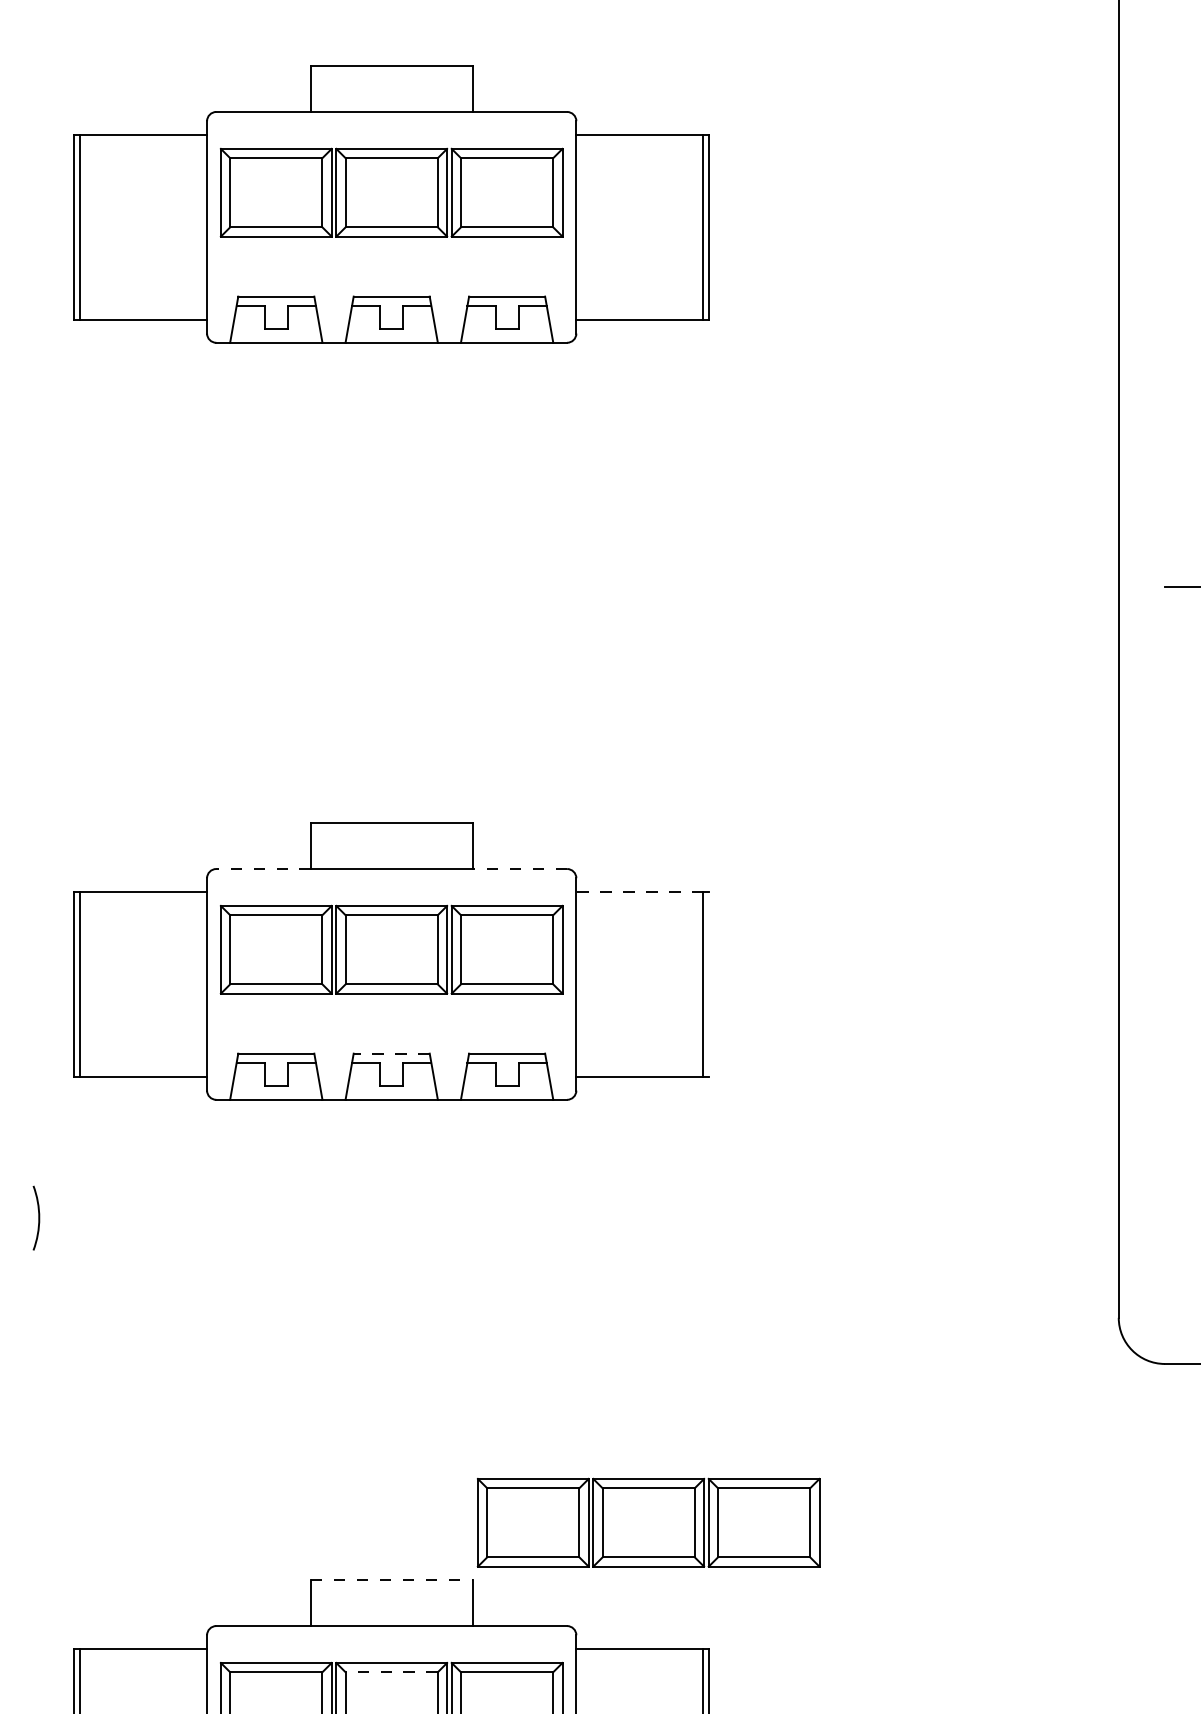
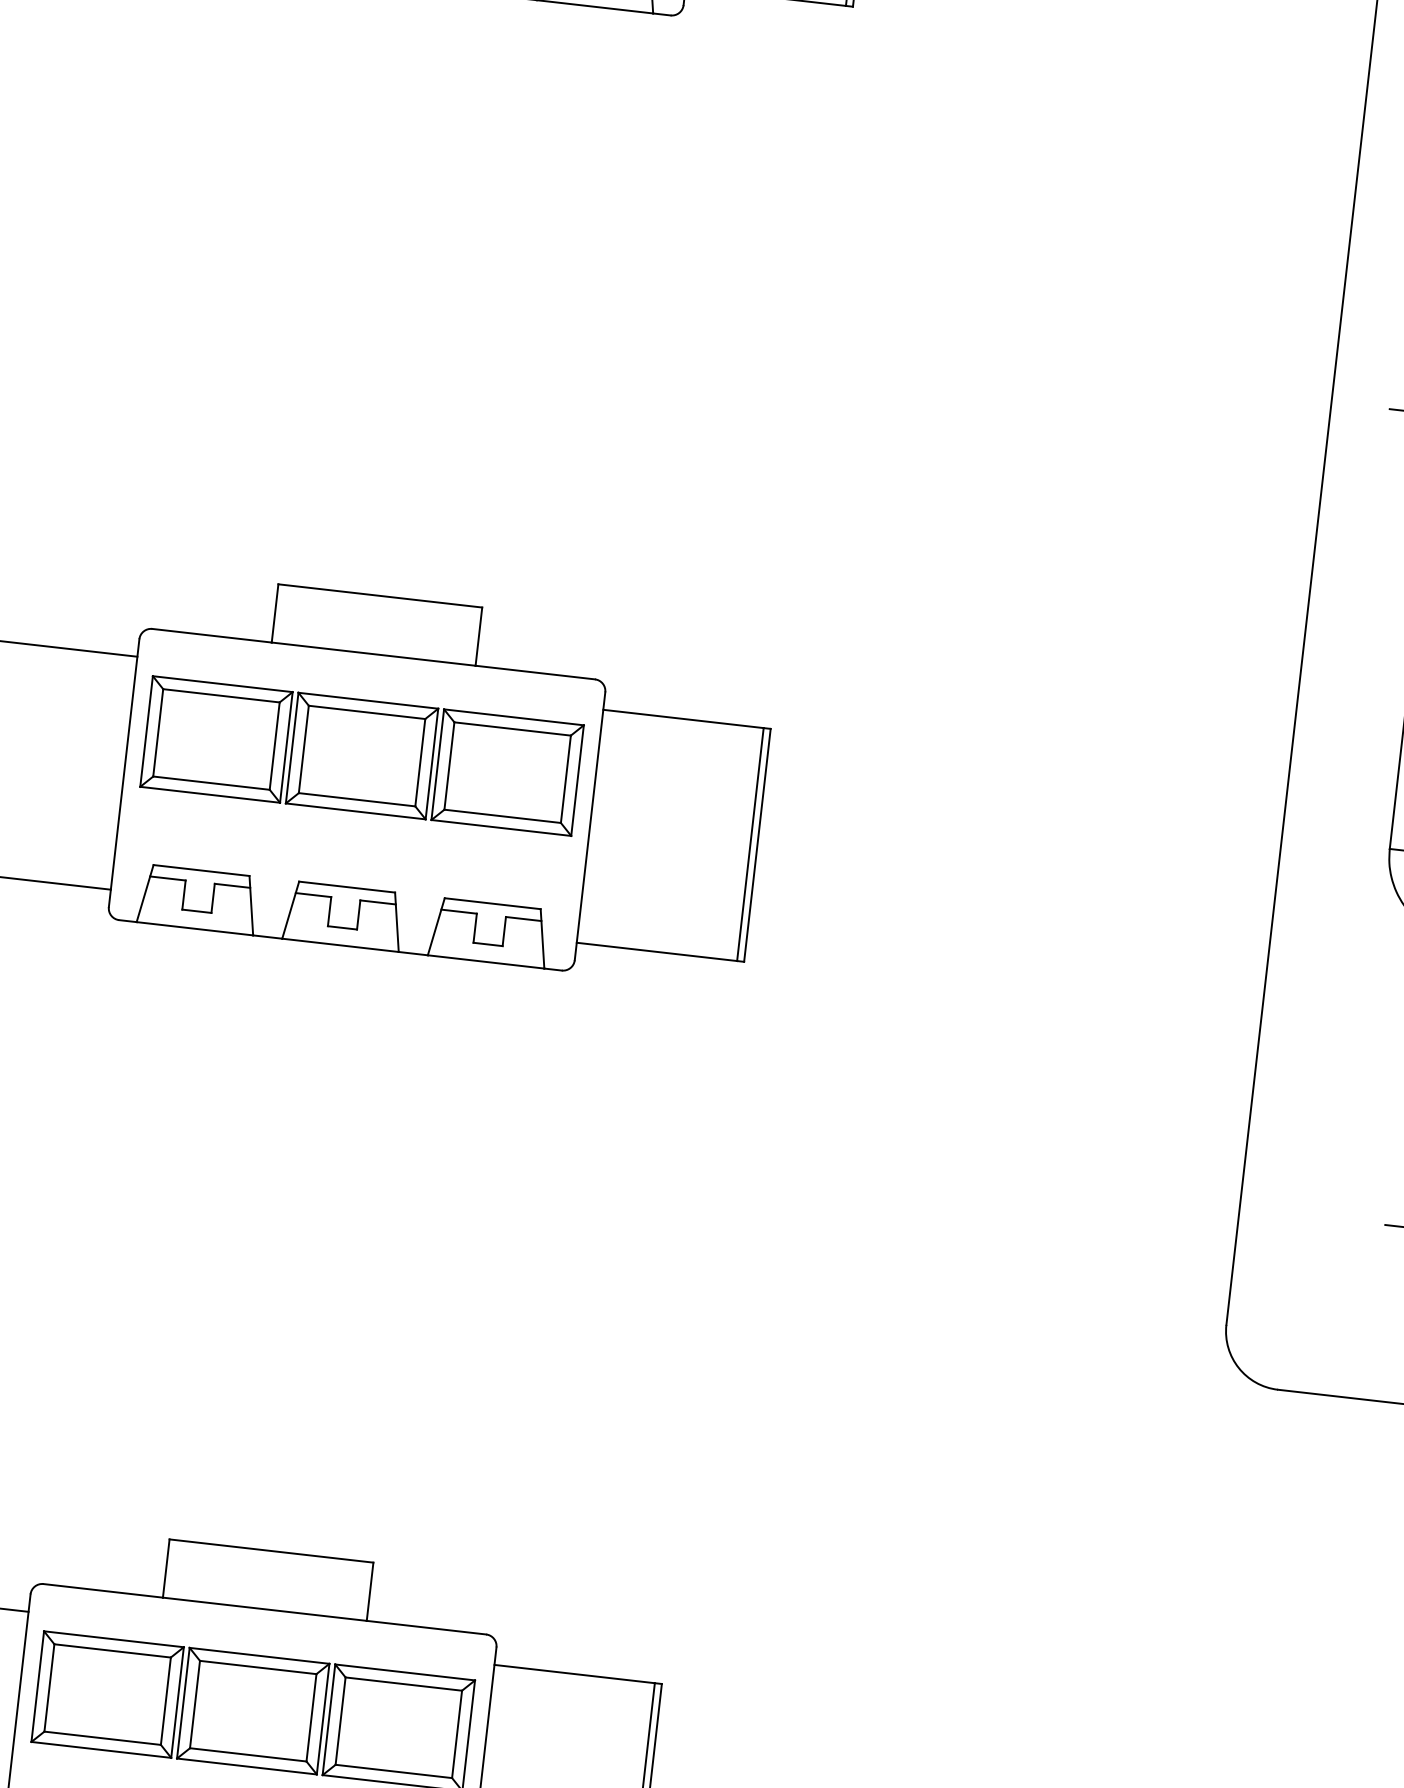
line: (263, 869) -> (211, 636), dashed -> solid
line: (519, 869) -> (534, 673), dashed -> solid
line: (639, 892) -> (682, 719), dashed -> solid
line: (709, 984) -> (758, 845), added
line: (391, 1053) -> (346, 886), dashed -> solid
part: (648, 1522) -> (603, 1515), removed
line: (391, 1579) -> (271, 1550), dashed -> solid
line: (391, 1672) -> (257, 1667), dashed -> solid

